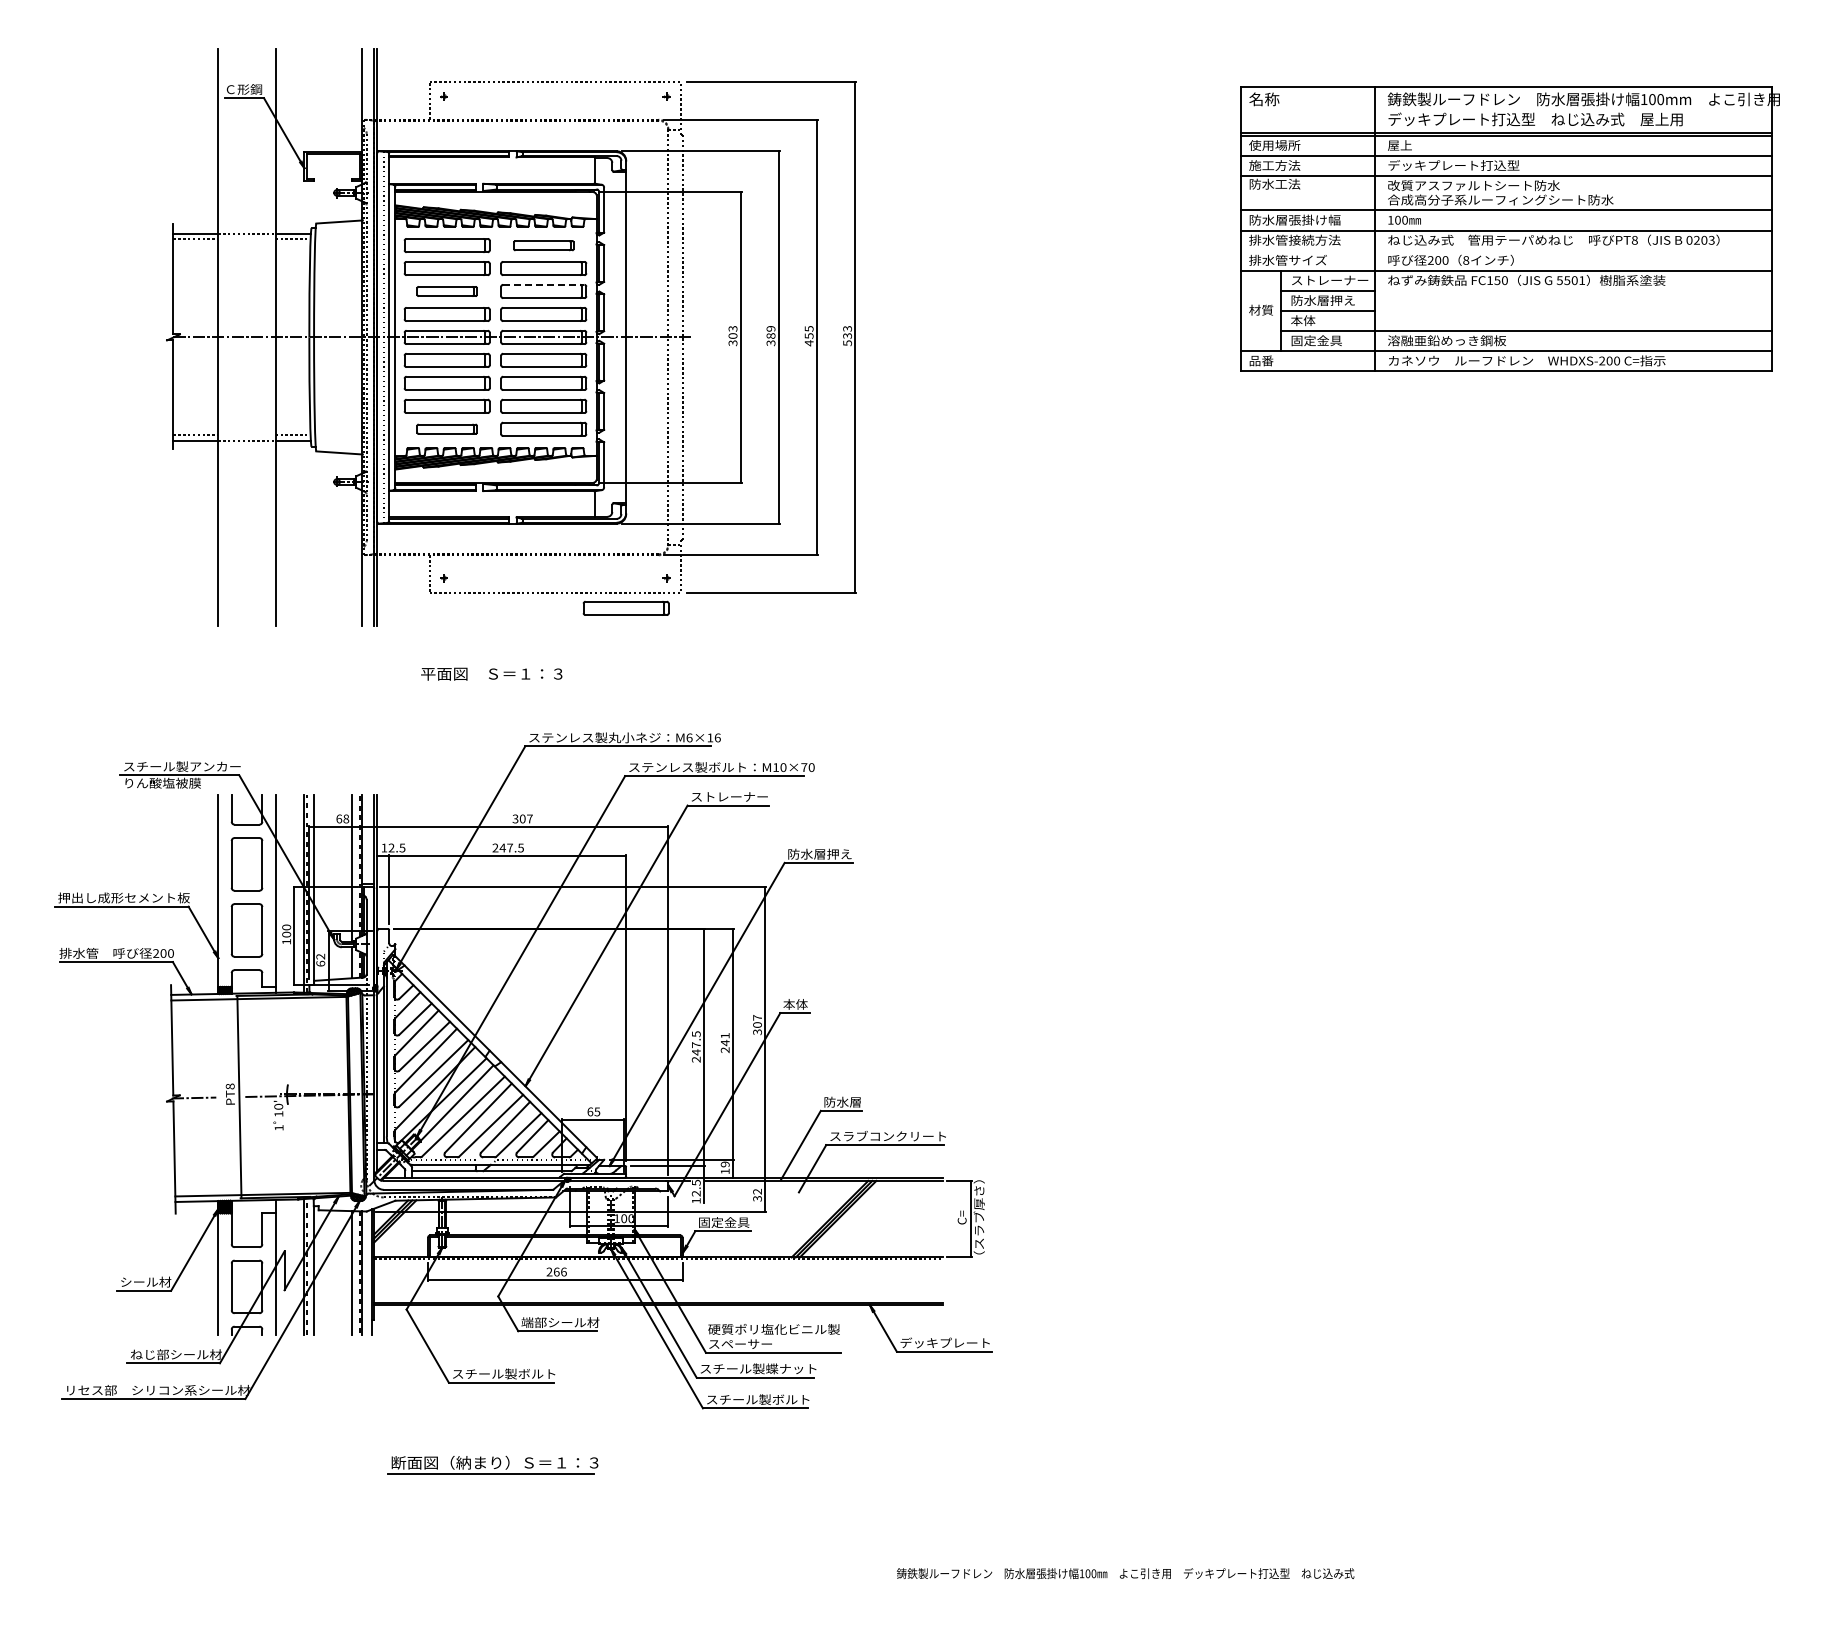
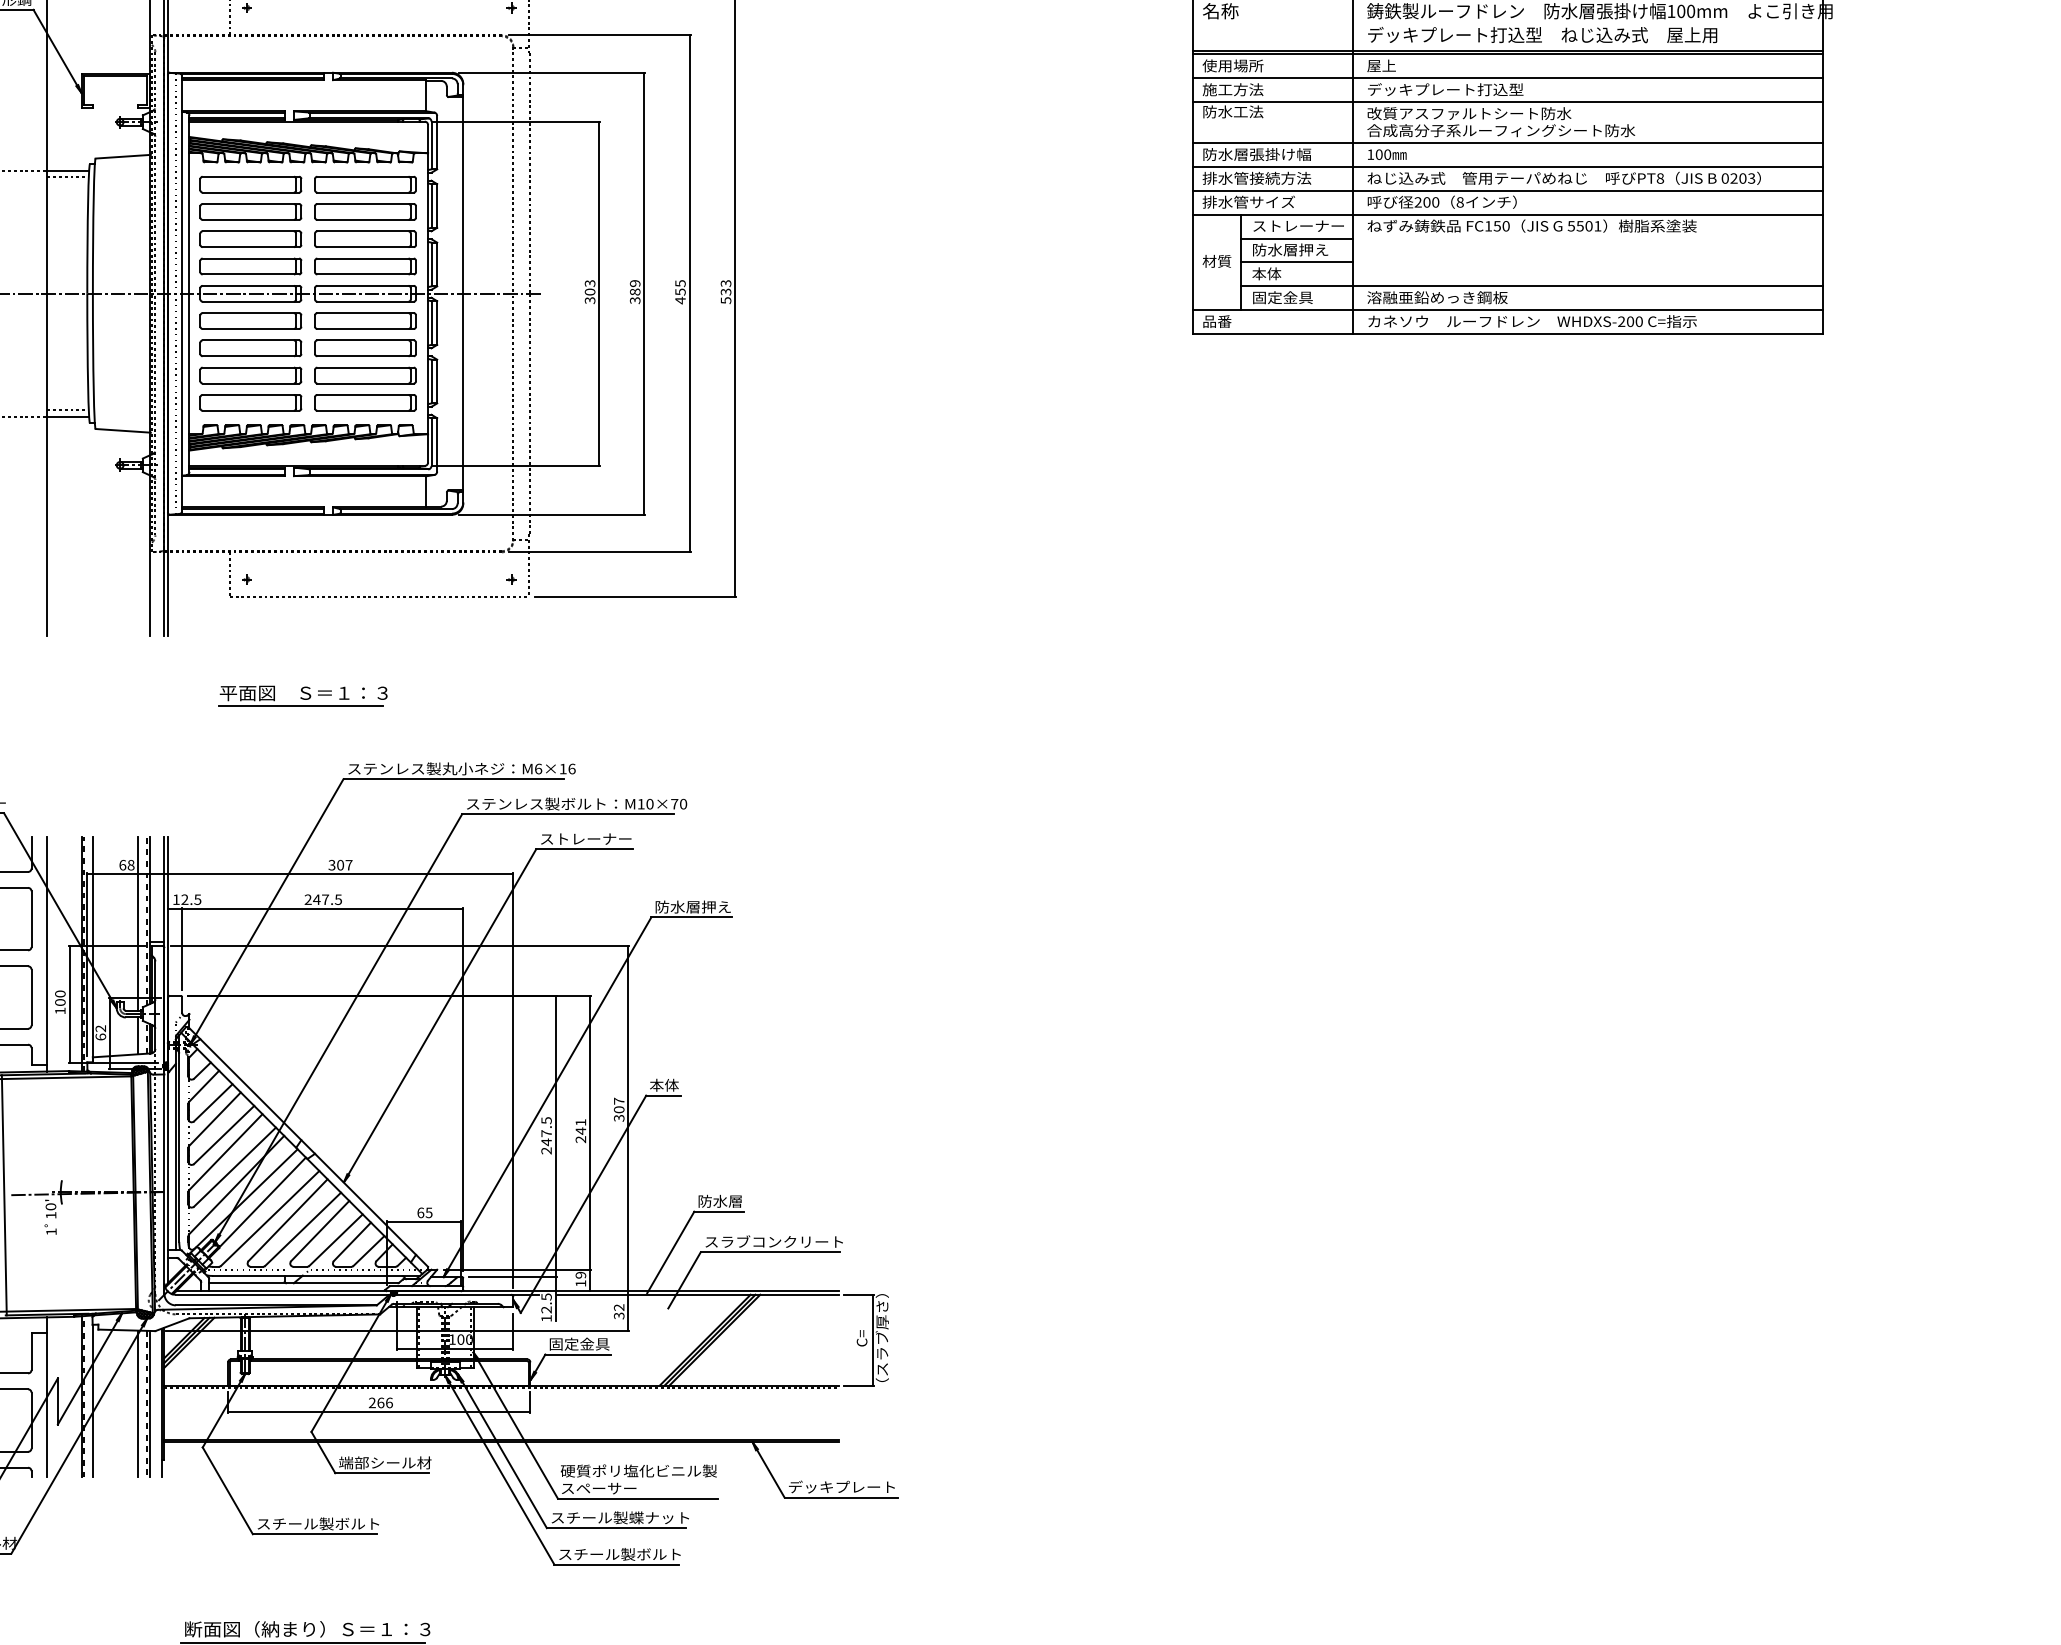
part: (543, 245) -> (365, 184), size x1.43
line: (1506, 250) -> (1508, 190), added
line: (543, 284) -> (365, 230), dashed -> solid
part: (446, 291) -> (250, 239), size x1.43
part: (446, 428) -> (250, 401), size x1.43
part: (625, 607) -> (462, 614), removed
line: (488, 685) -> (299, 706), added

